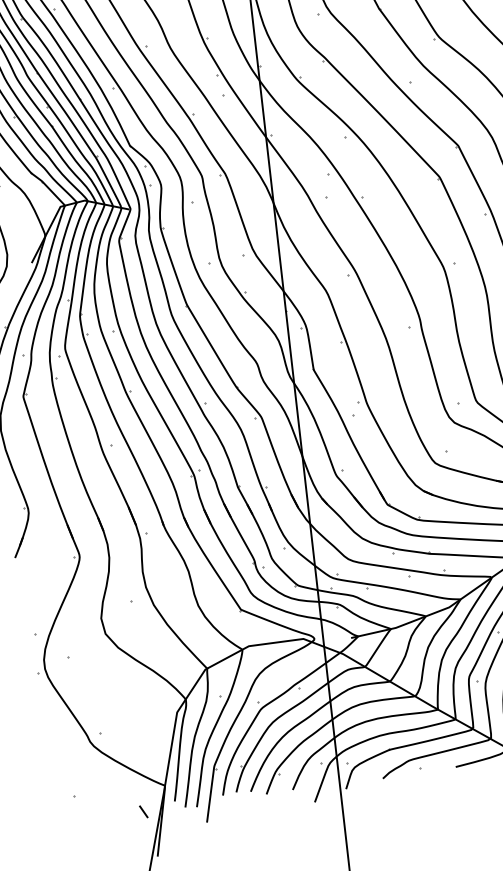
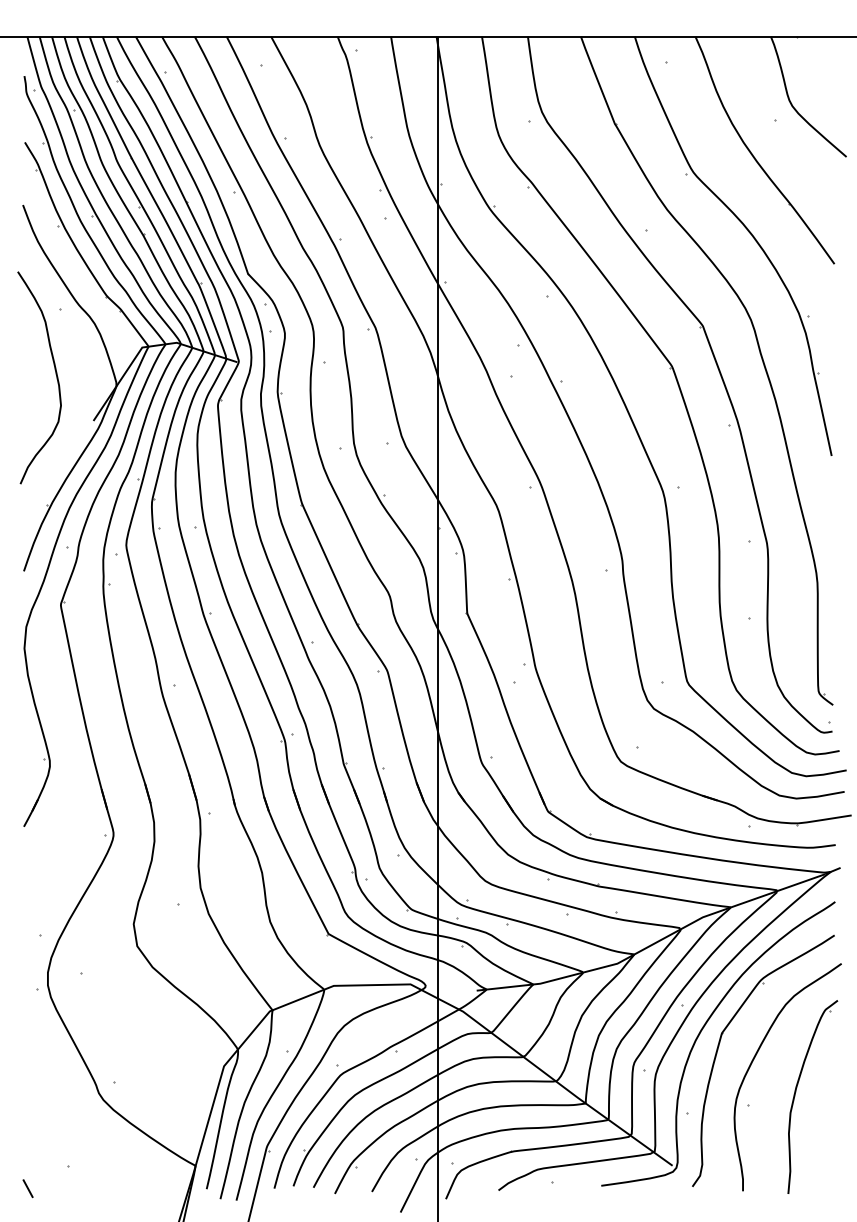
line: (143, 811) -> (27, 1188), moved

